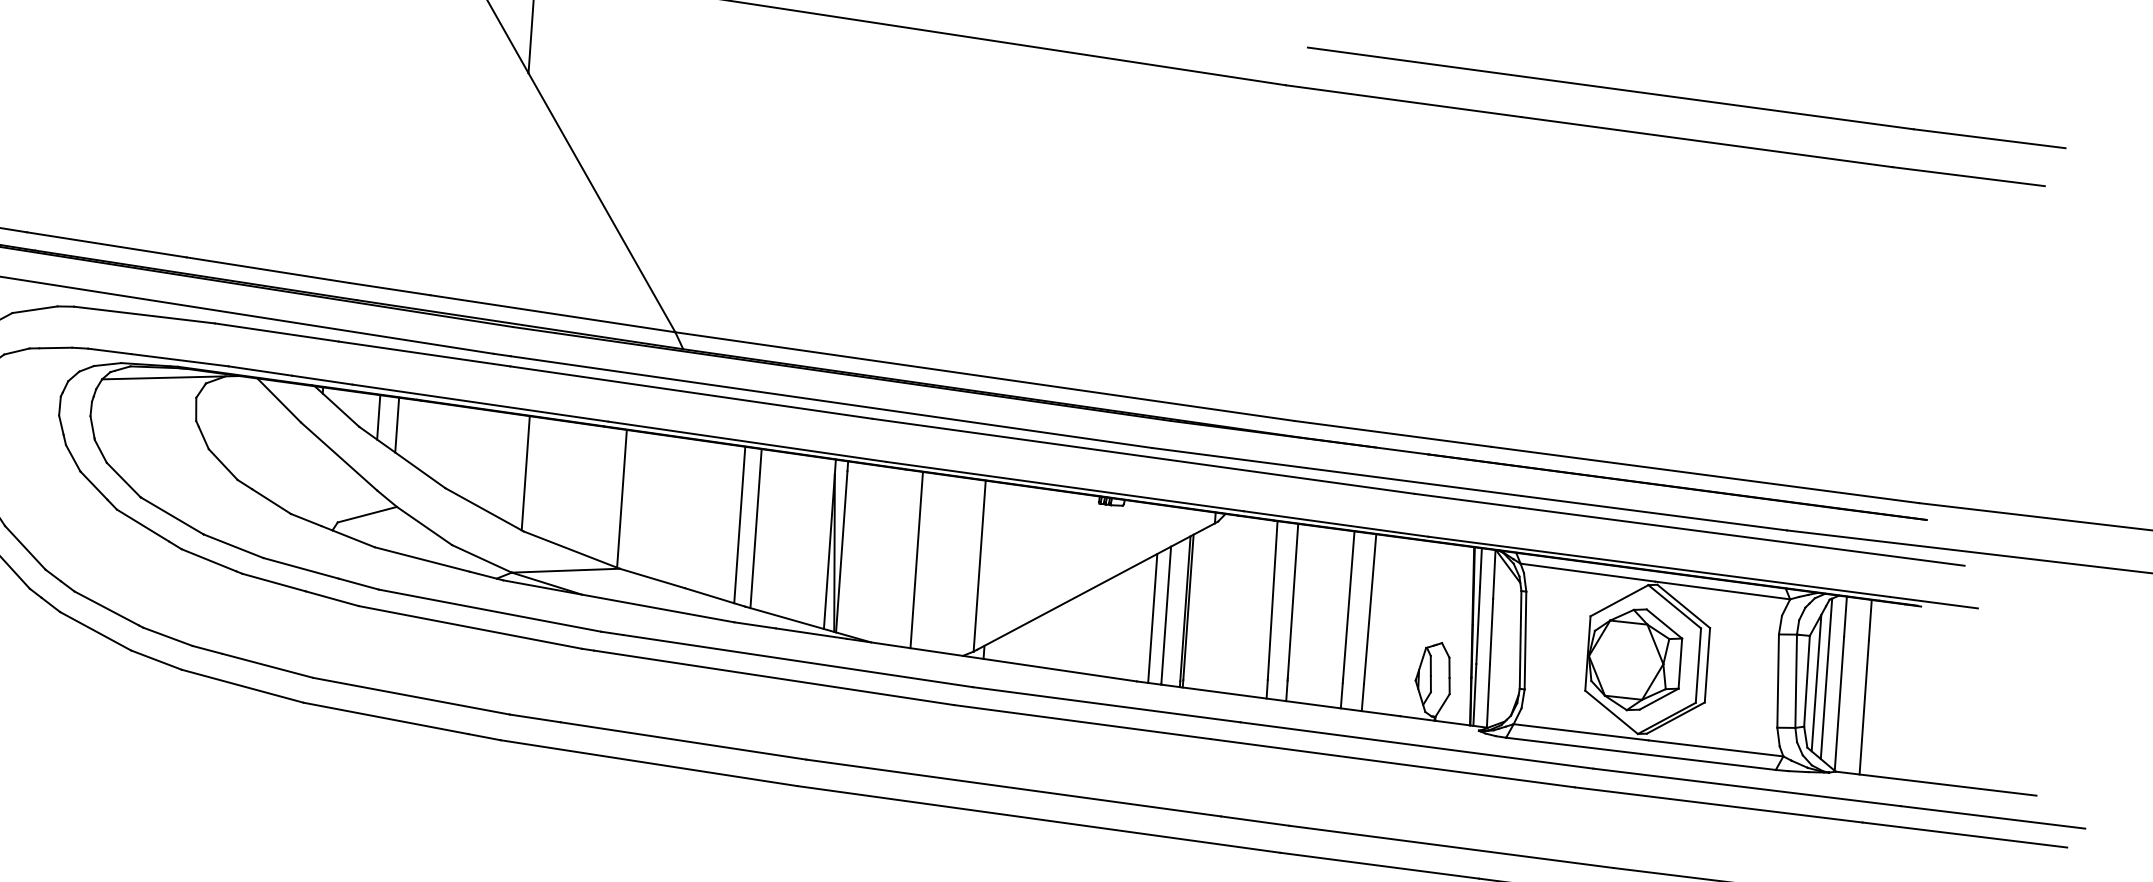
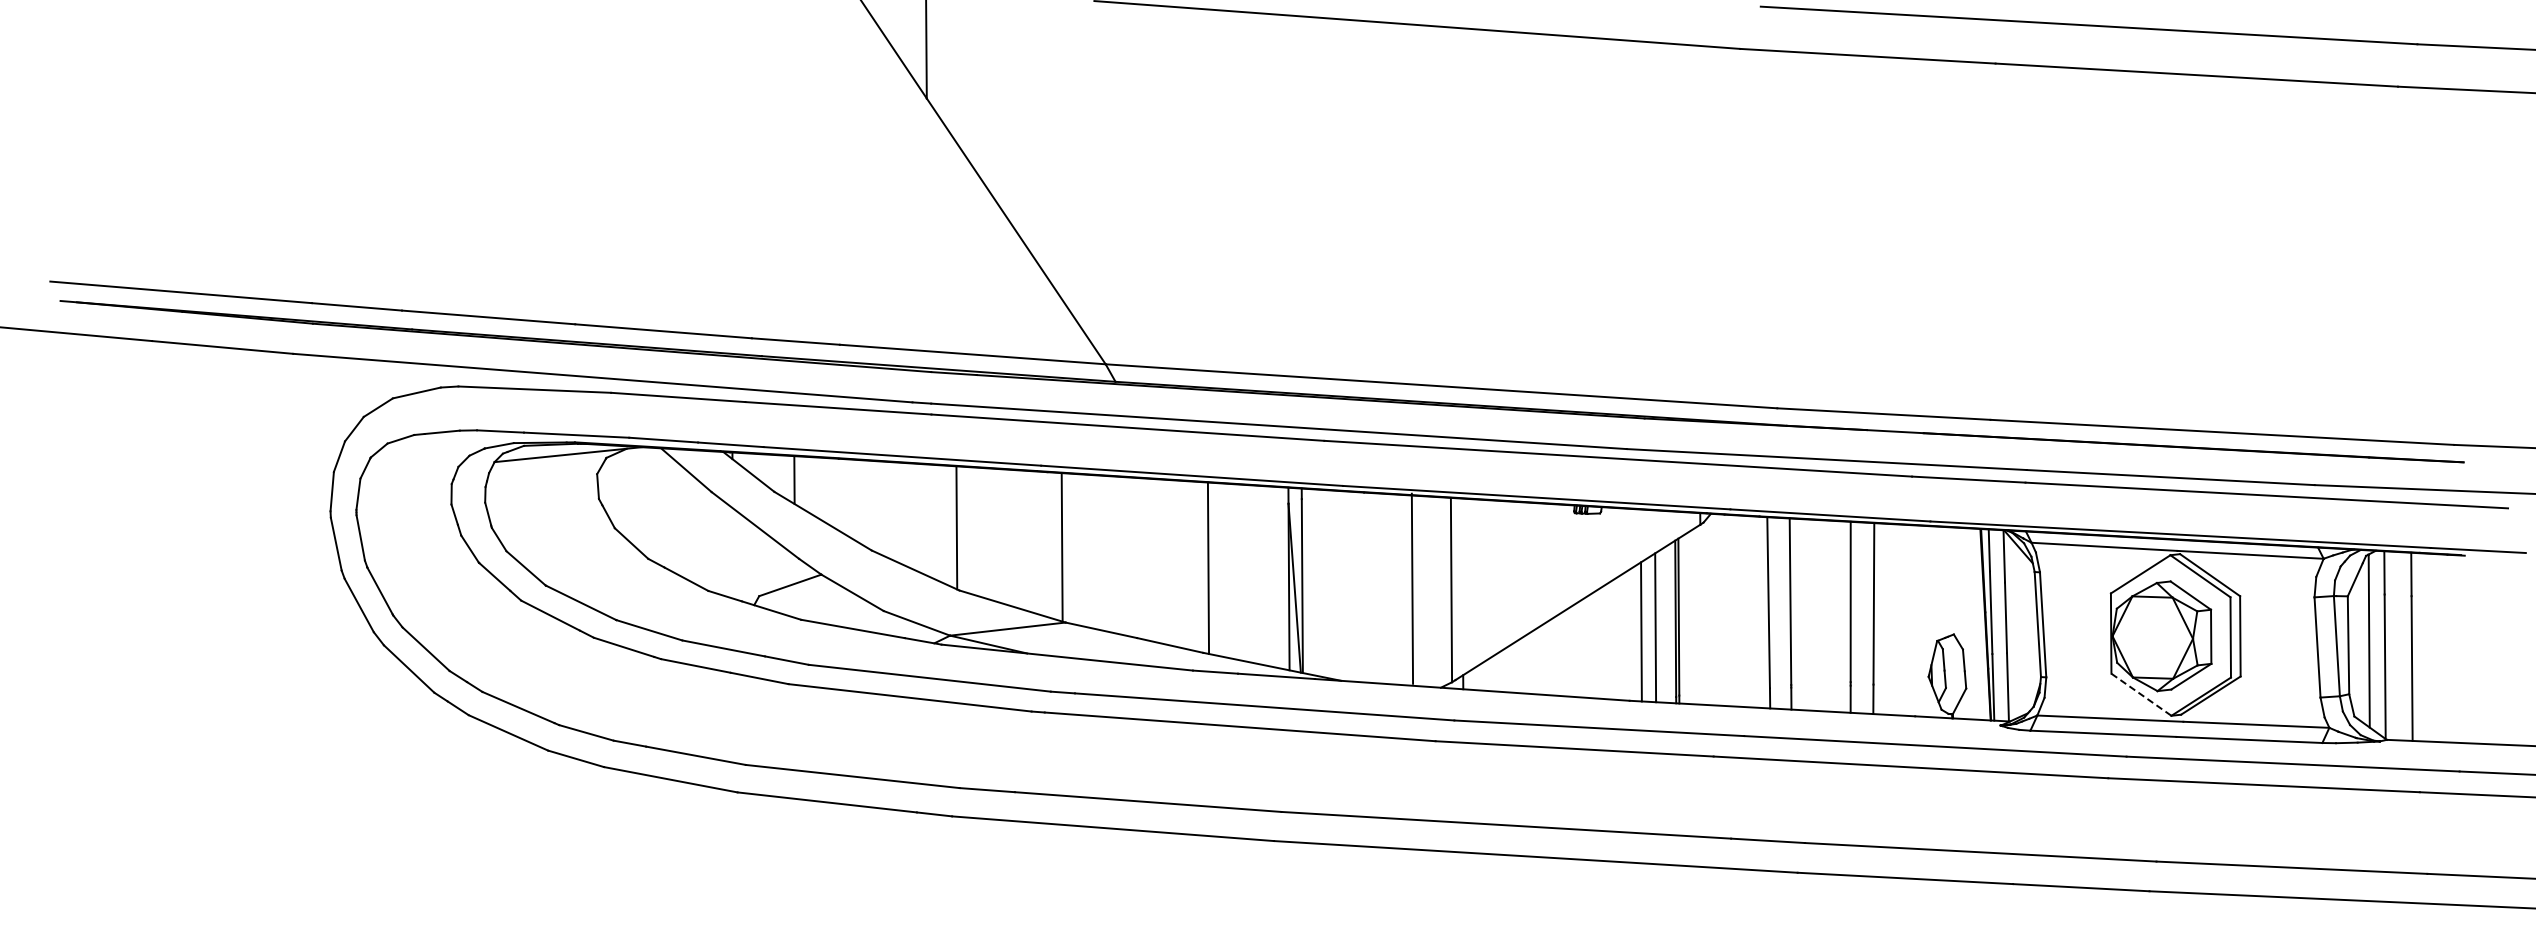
line: (396, 424) -> (814, 486), removed
line: (739, 524) -> (1190, 565), removed
line: (916, 559) -> (1412, 588), moved
line: (1816, 683) -> (2358, 646), removed
line: (1611, 712) -> (2141, 694), solid -> dashed

